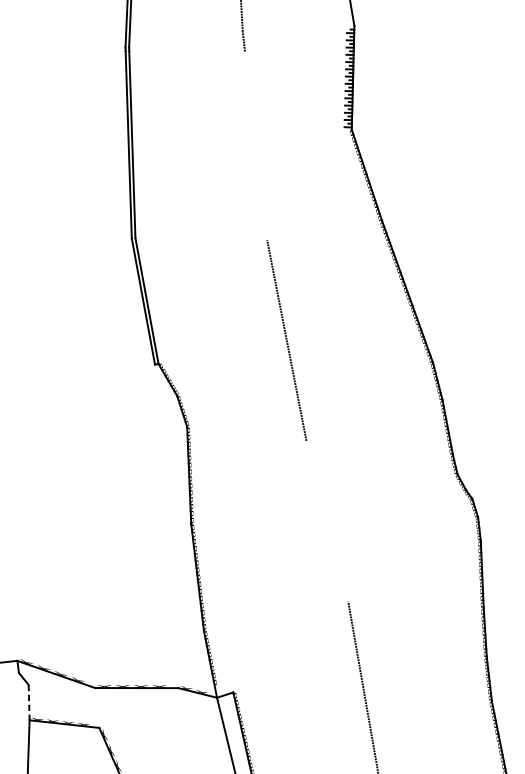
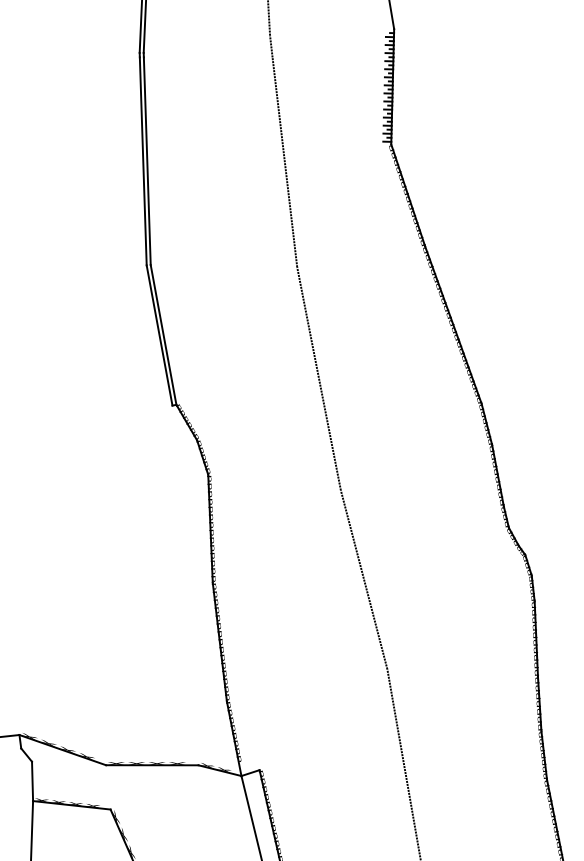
line: (255, 145) -> (284, 162), added
line: (326, 521) -> (363, 579), added
line: (29, 702) -> (32, 781), dashed -> solid

